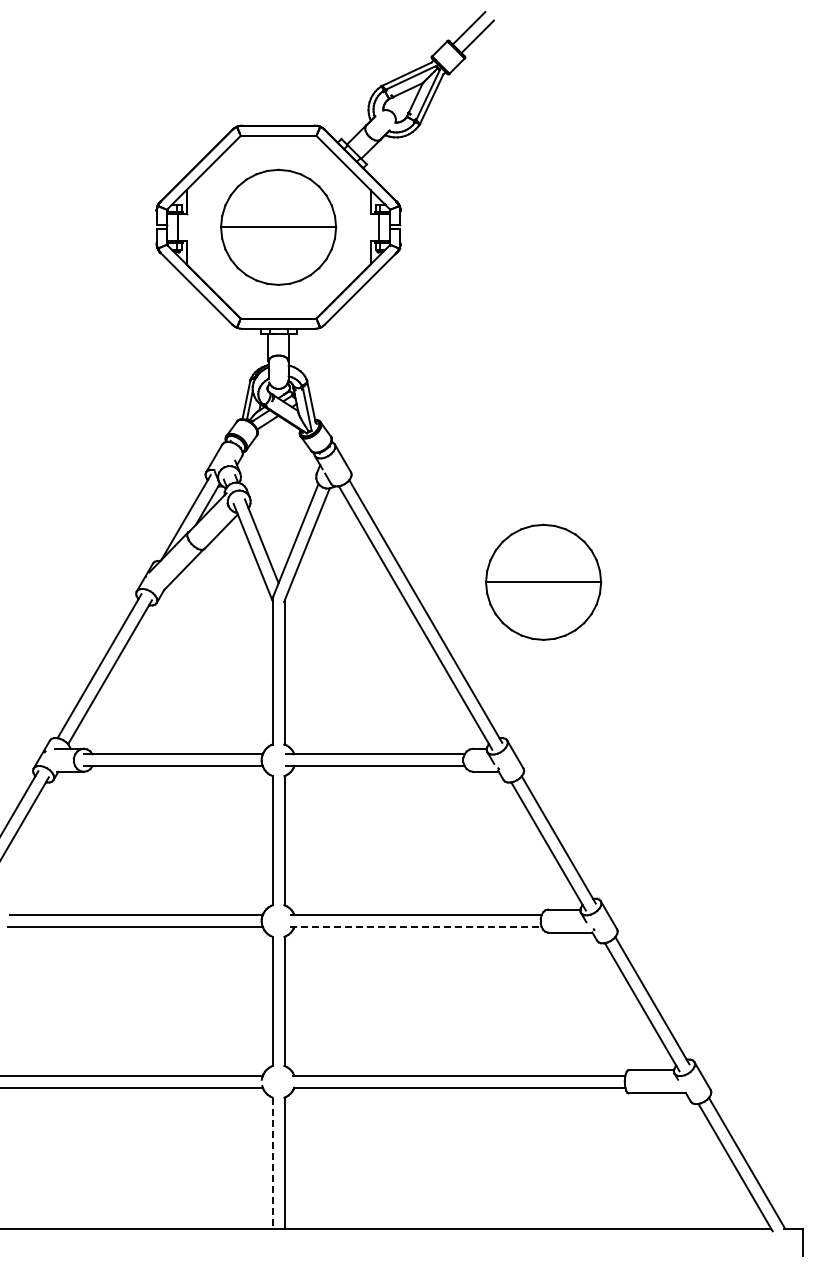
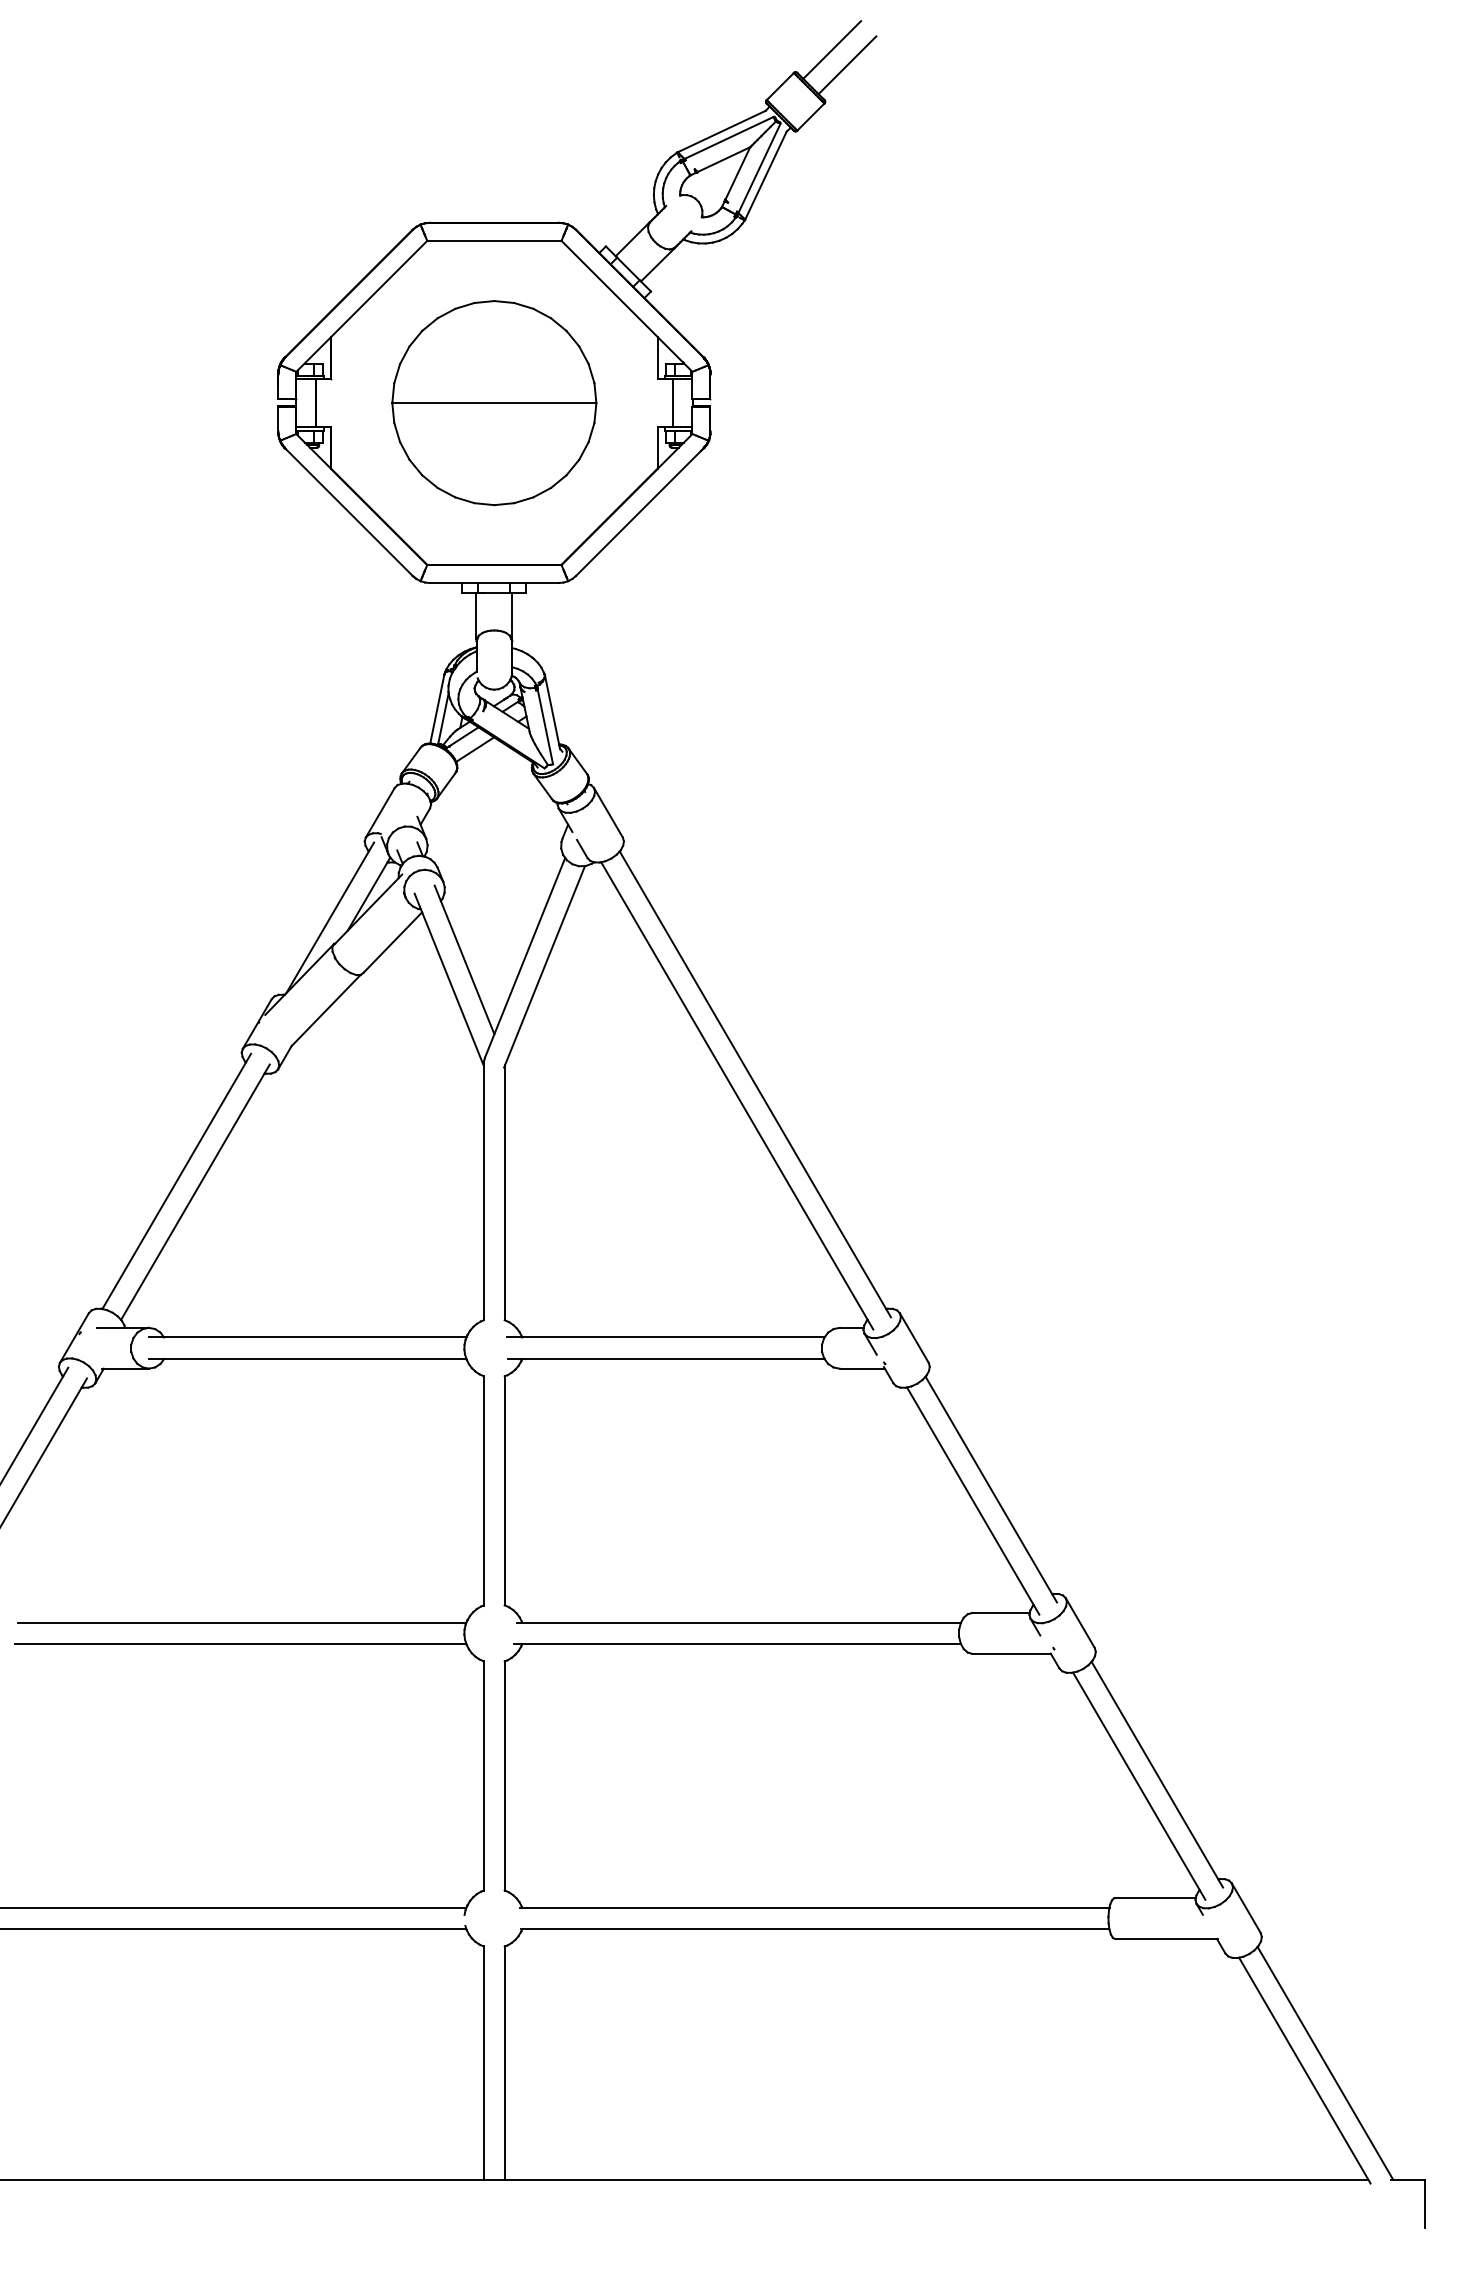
part: (543, 581) -> (964, 1031), removed
line: (416, 927) -> (738, 1644), dashed -> solid
line: (272, 1163) -> (483, 2063), dashed -> solid

